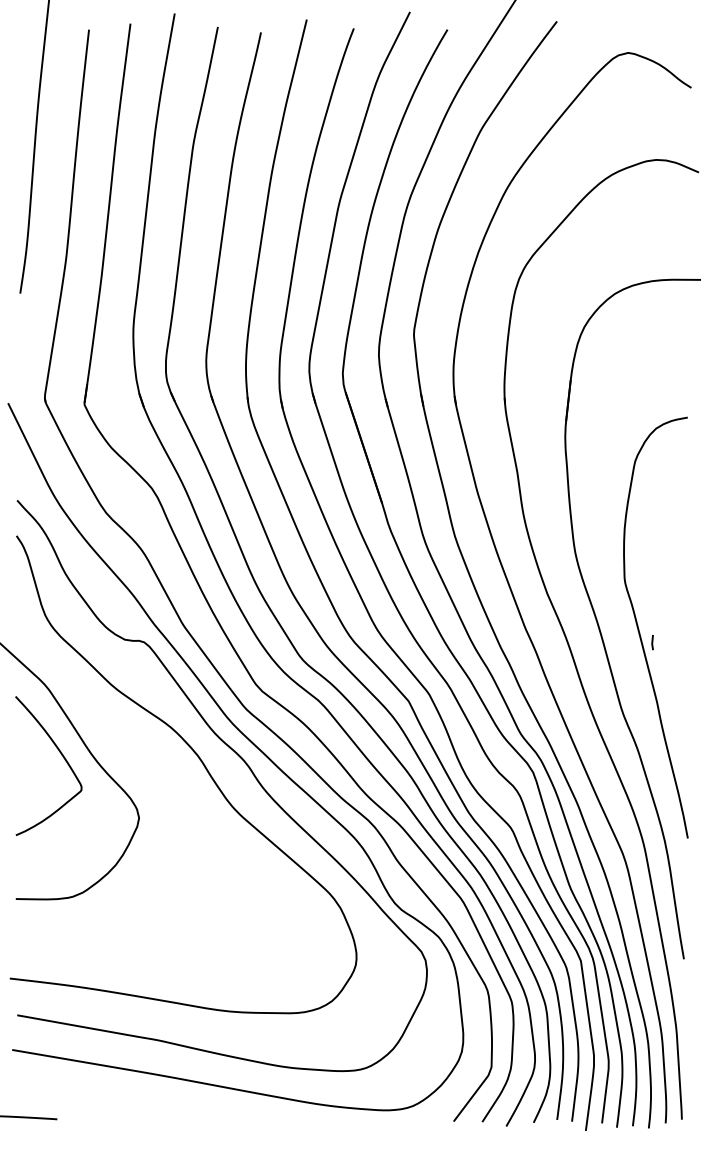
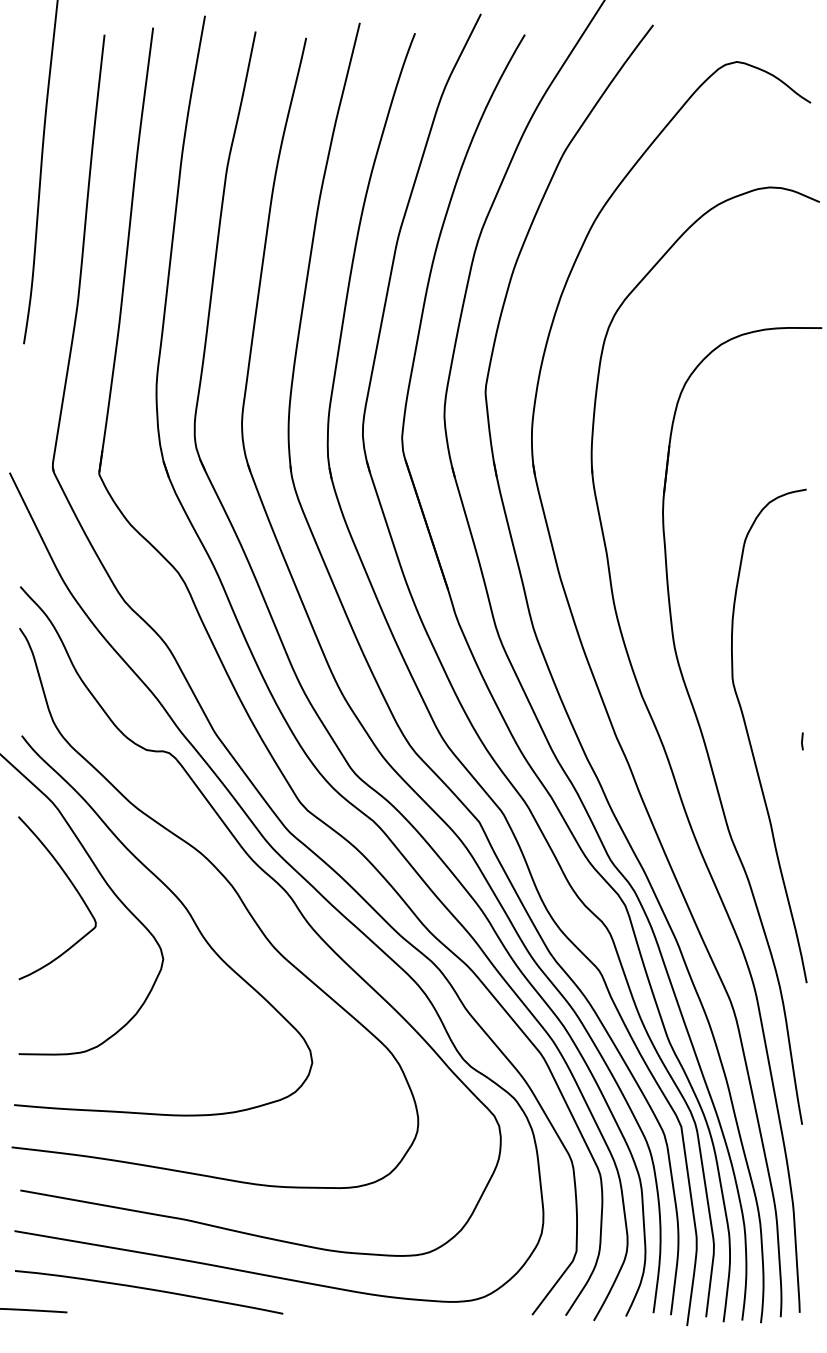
line: (652, 642) -> (802, 741), moved
curve: (158, 775) -> (185, 909), added
curve: (127, 1100) -> (149, 1290), added

